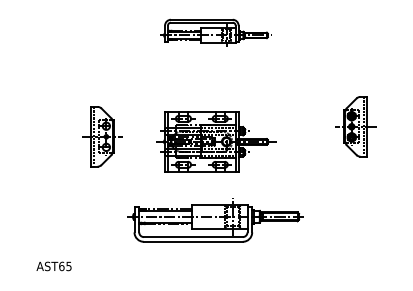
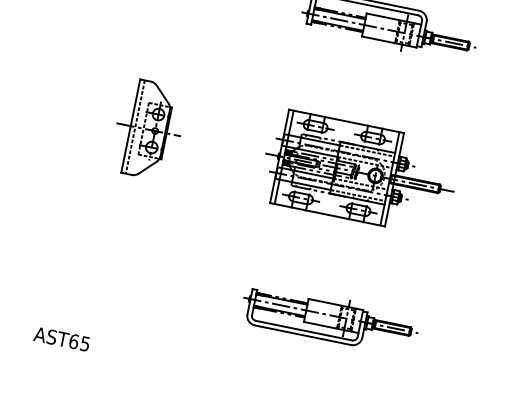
part: (102, 136) -> (149, 129), moved
part: (216, 141) -> (360, 172), moved
part: (215, 220) -> (328, 318), size x0.62

